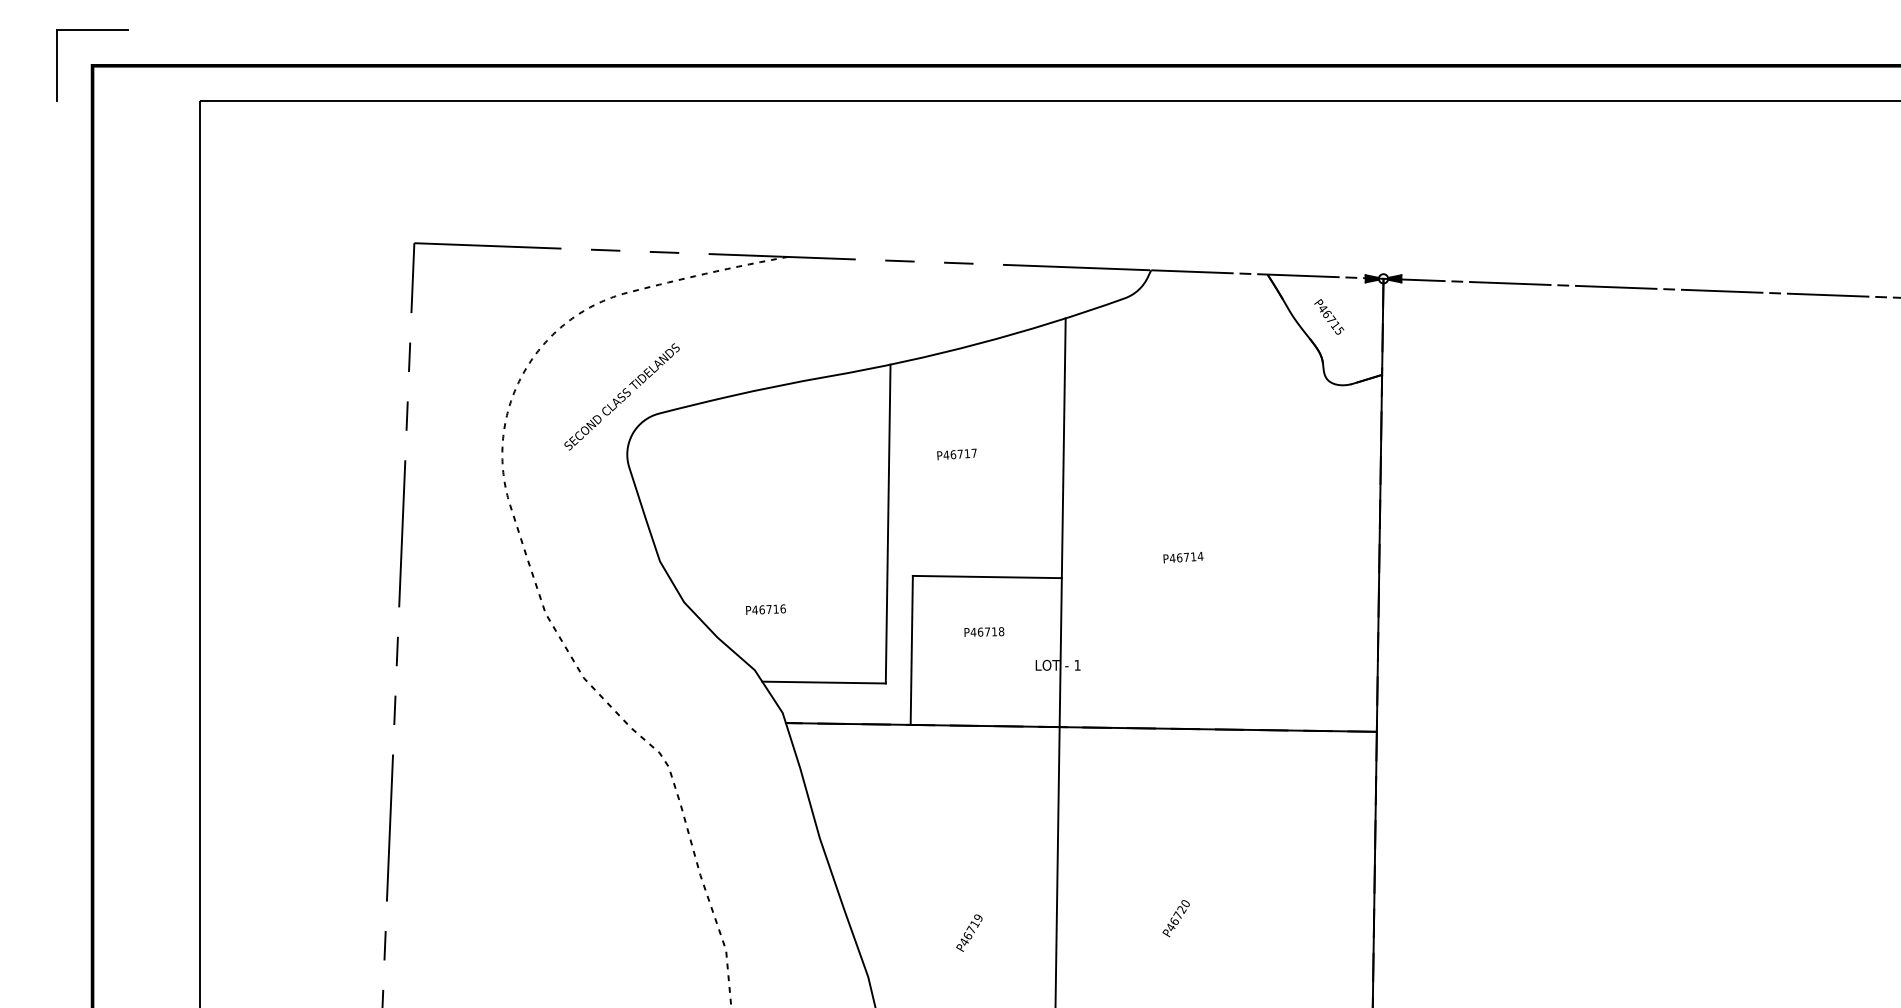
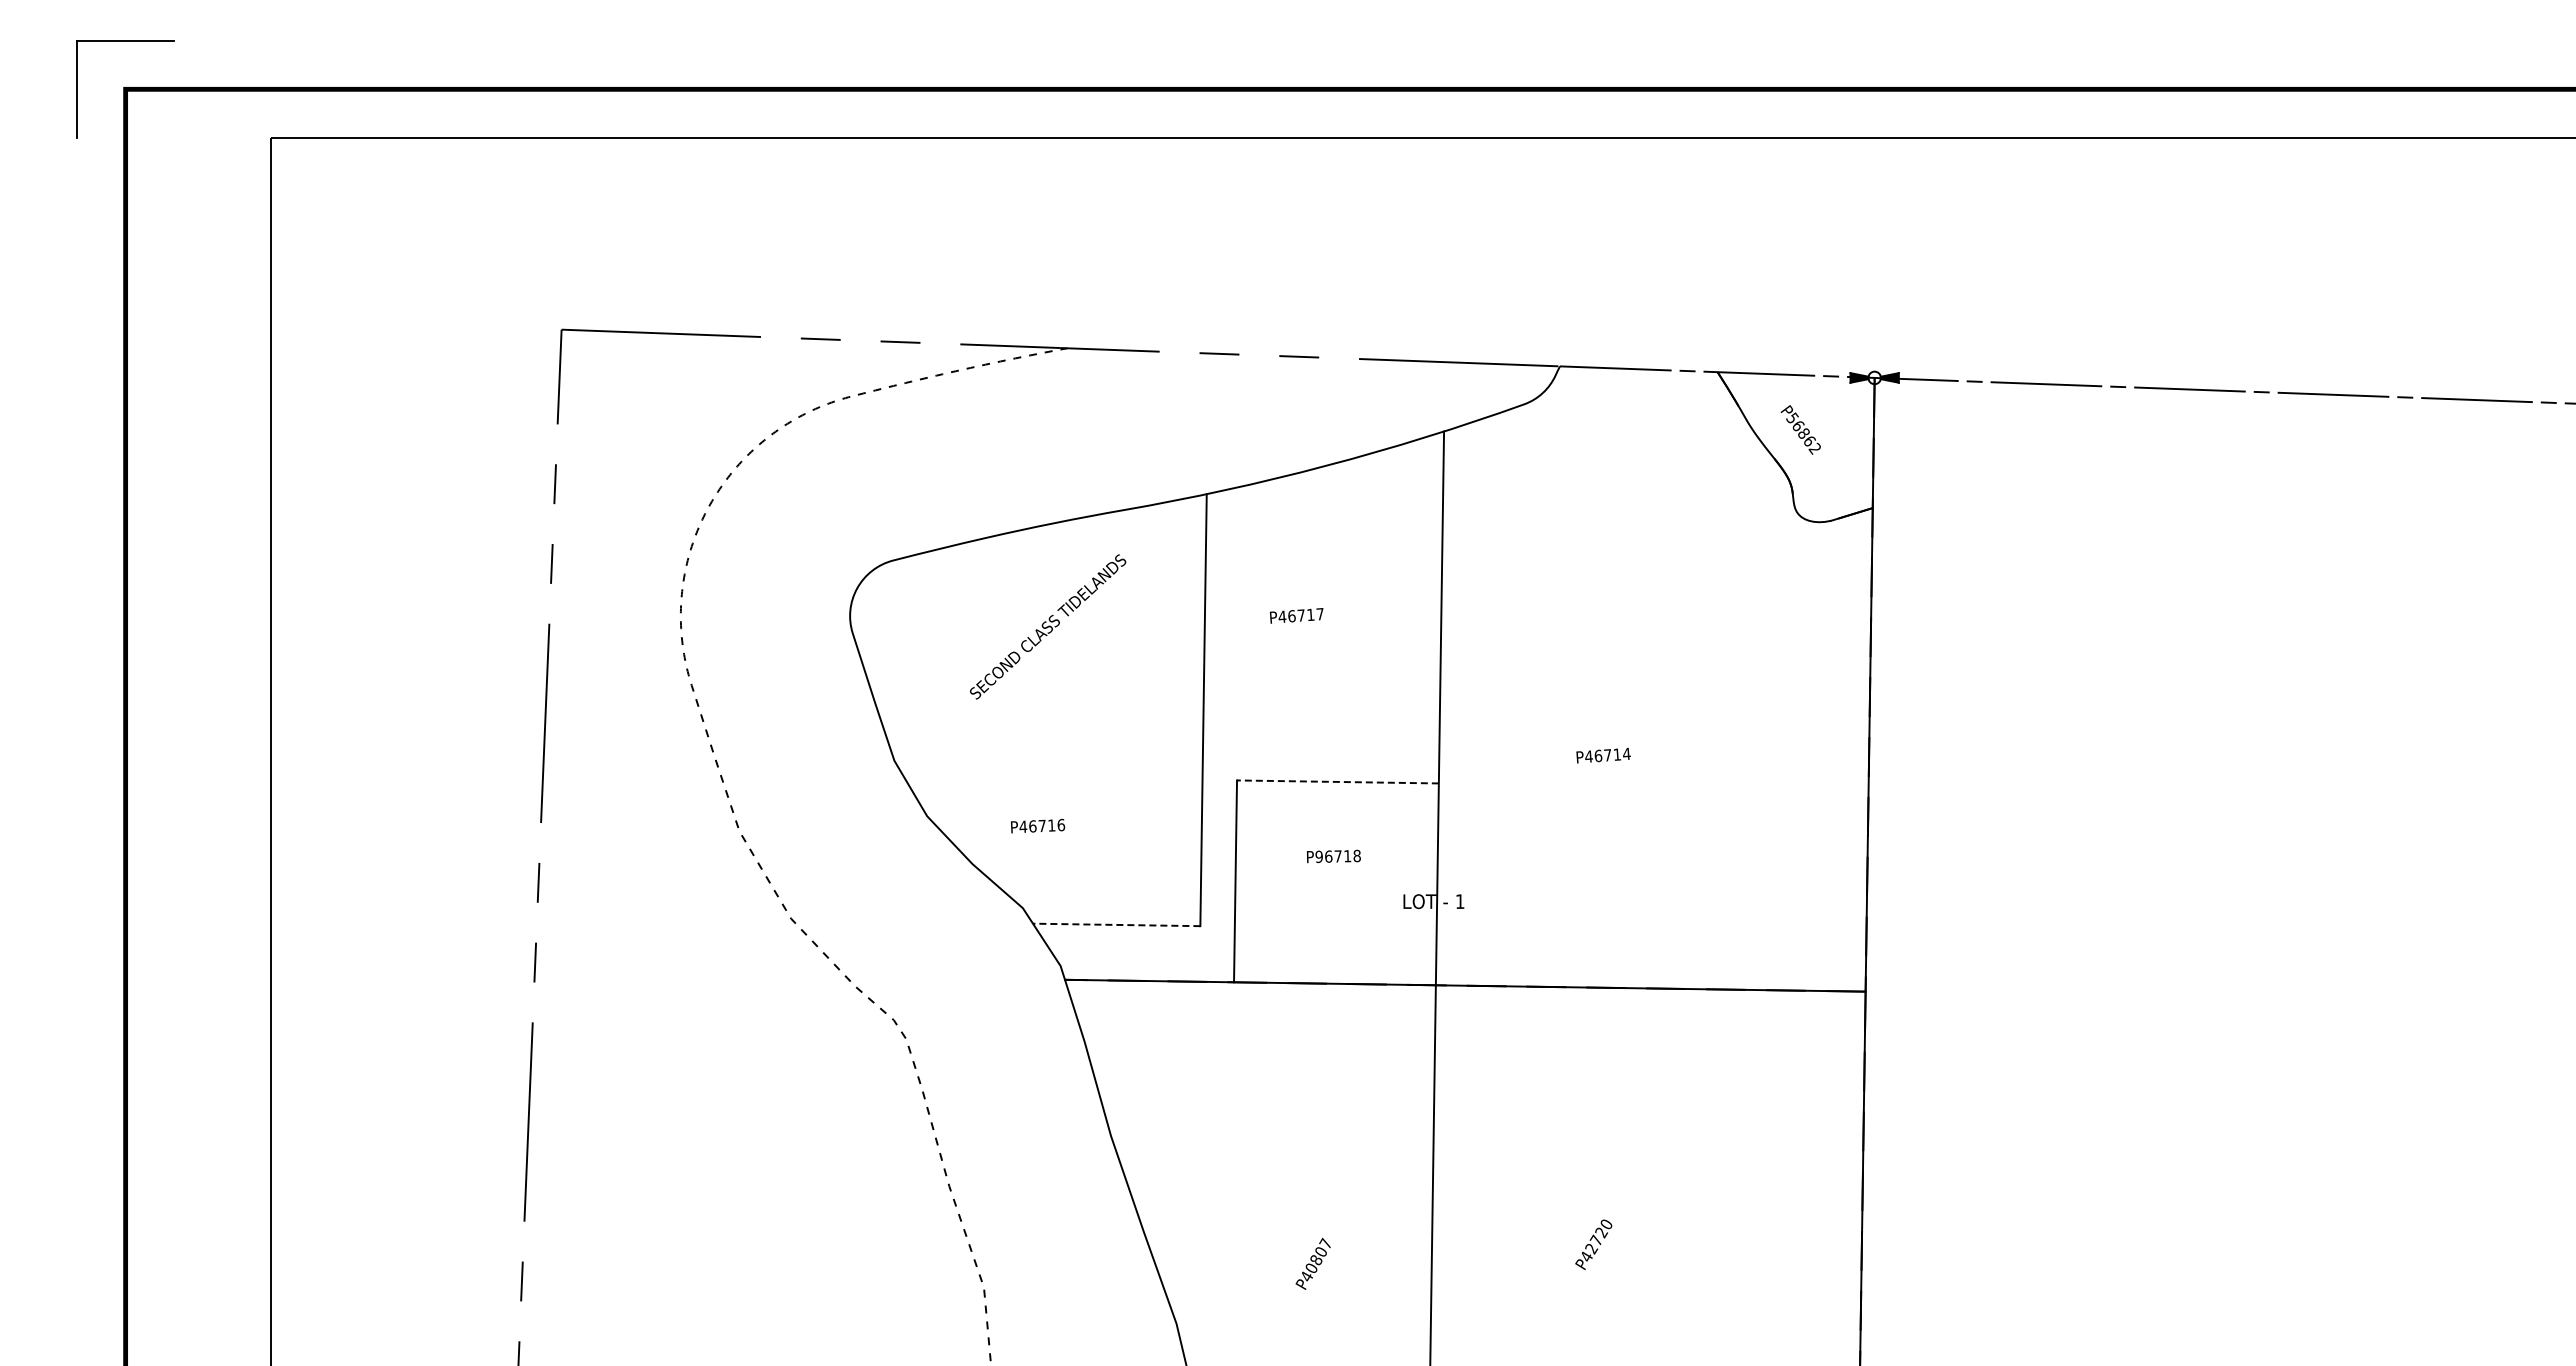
text: (1330, 319) -> (1803, 433), P46715 -> P56862
text: (622, 396) -> (1048, 626), moved
line: (987, 576) -> (1337, 781), solid -> dashed
text: (973, 632) -> (1319, 856), P46718 -> P96718
line: (823, 682) -> (1116, 924), solid -> dashed
text: (1174, 921) -> (1591, 1248), P46720 -> P42720
text: (973, 925) -> (1318, 1254), P46719 -> P40807

